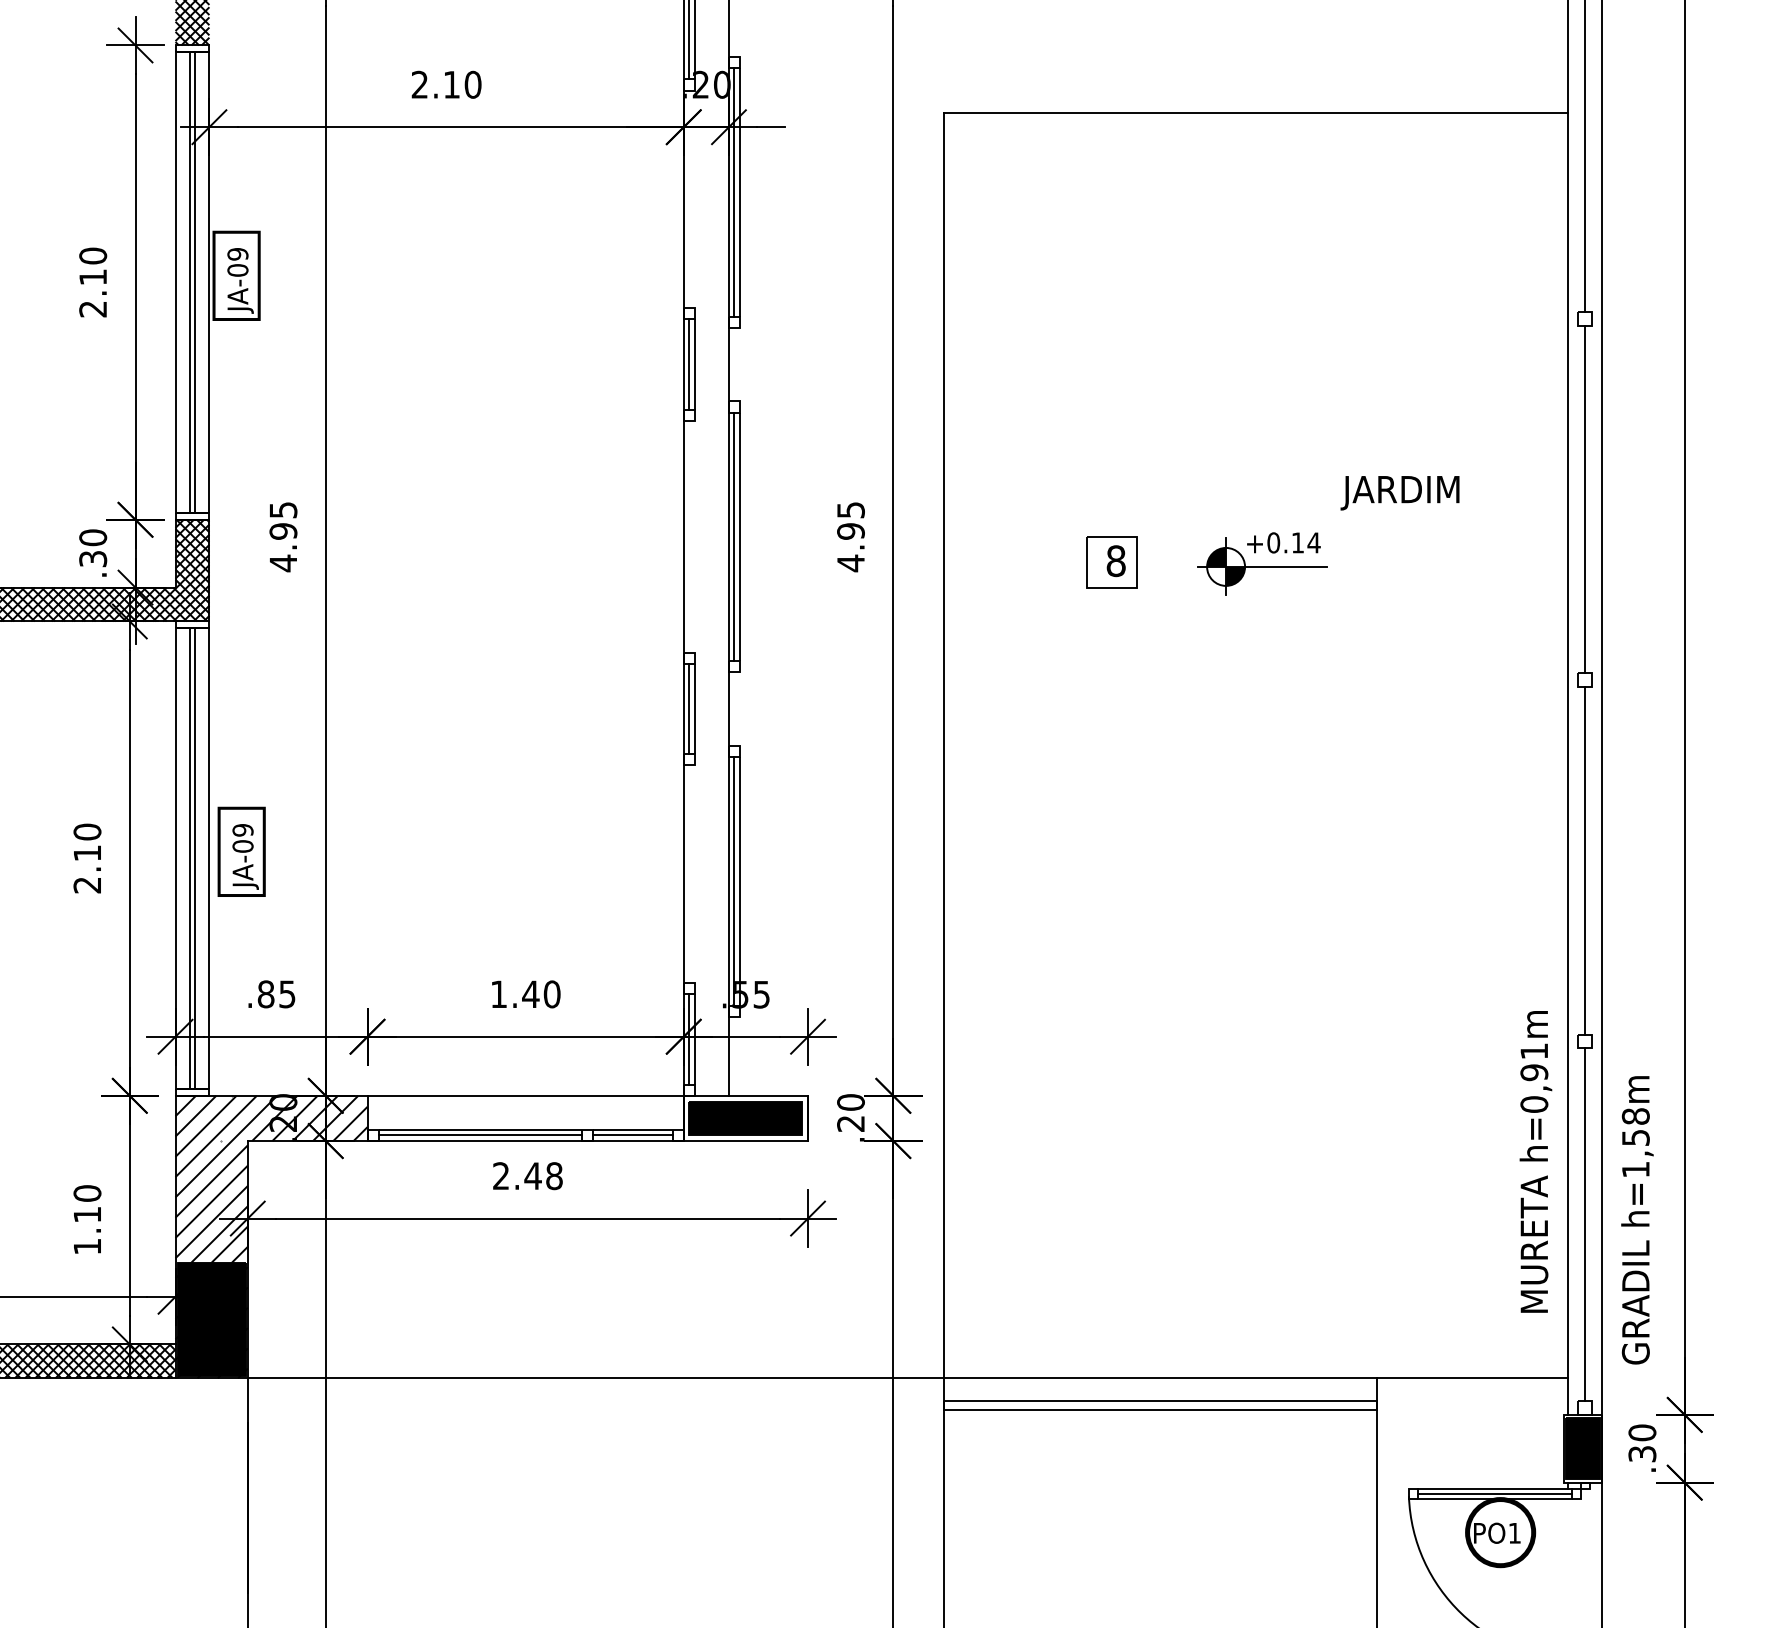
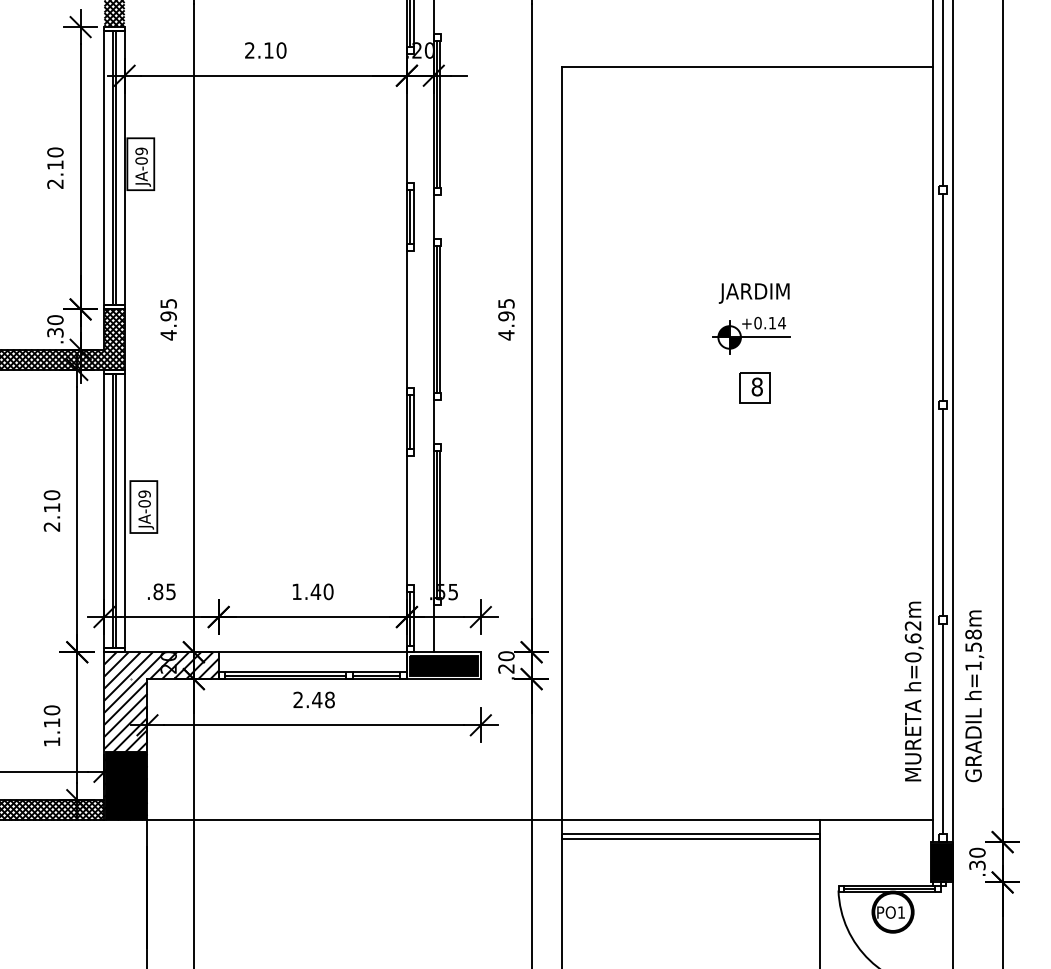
text: (1398, 493) -> (753, 293), moved
part: (1111, 561) -> (754, 387), moved
text: (1533, 1062) -> (912, 632), h=0,91m -> h=0,62m
text: (1637, 1220) -> (974, 696), moved

